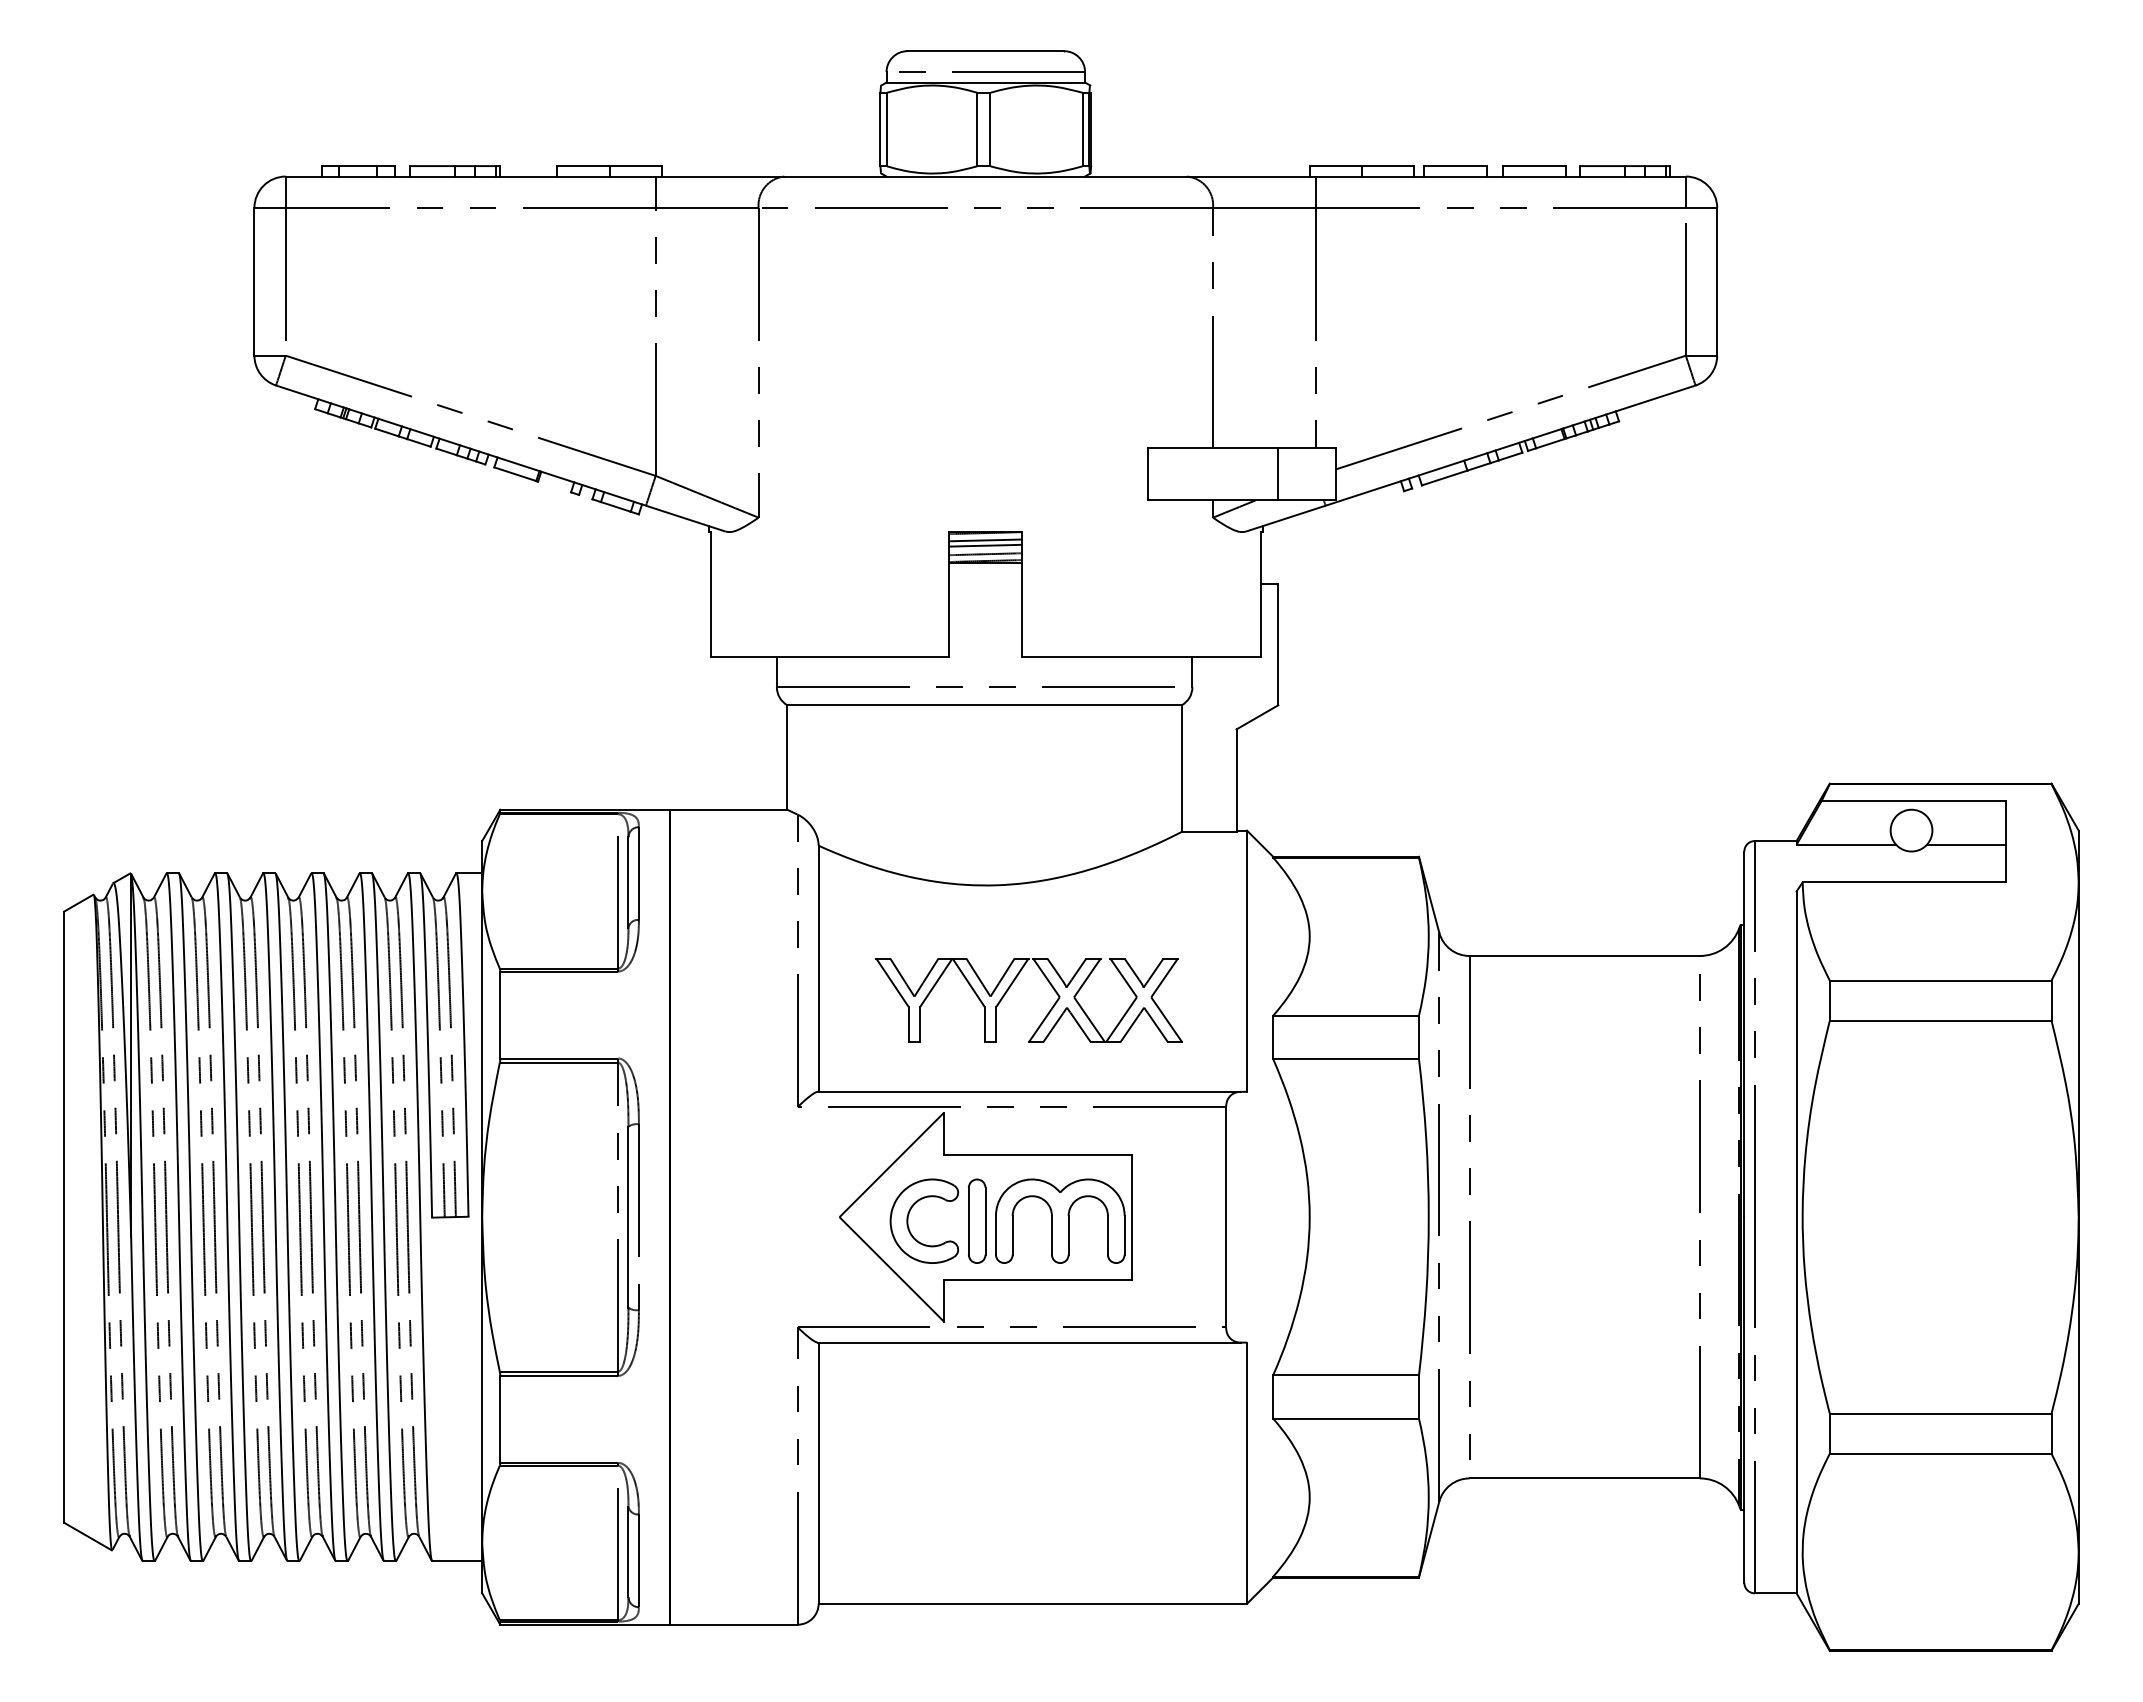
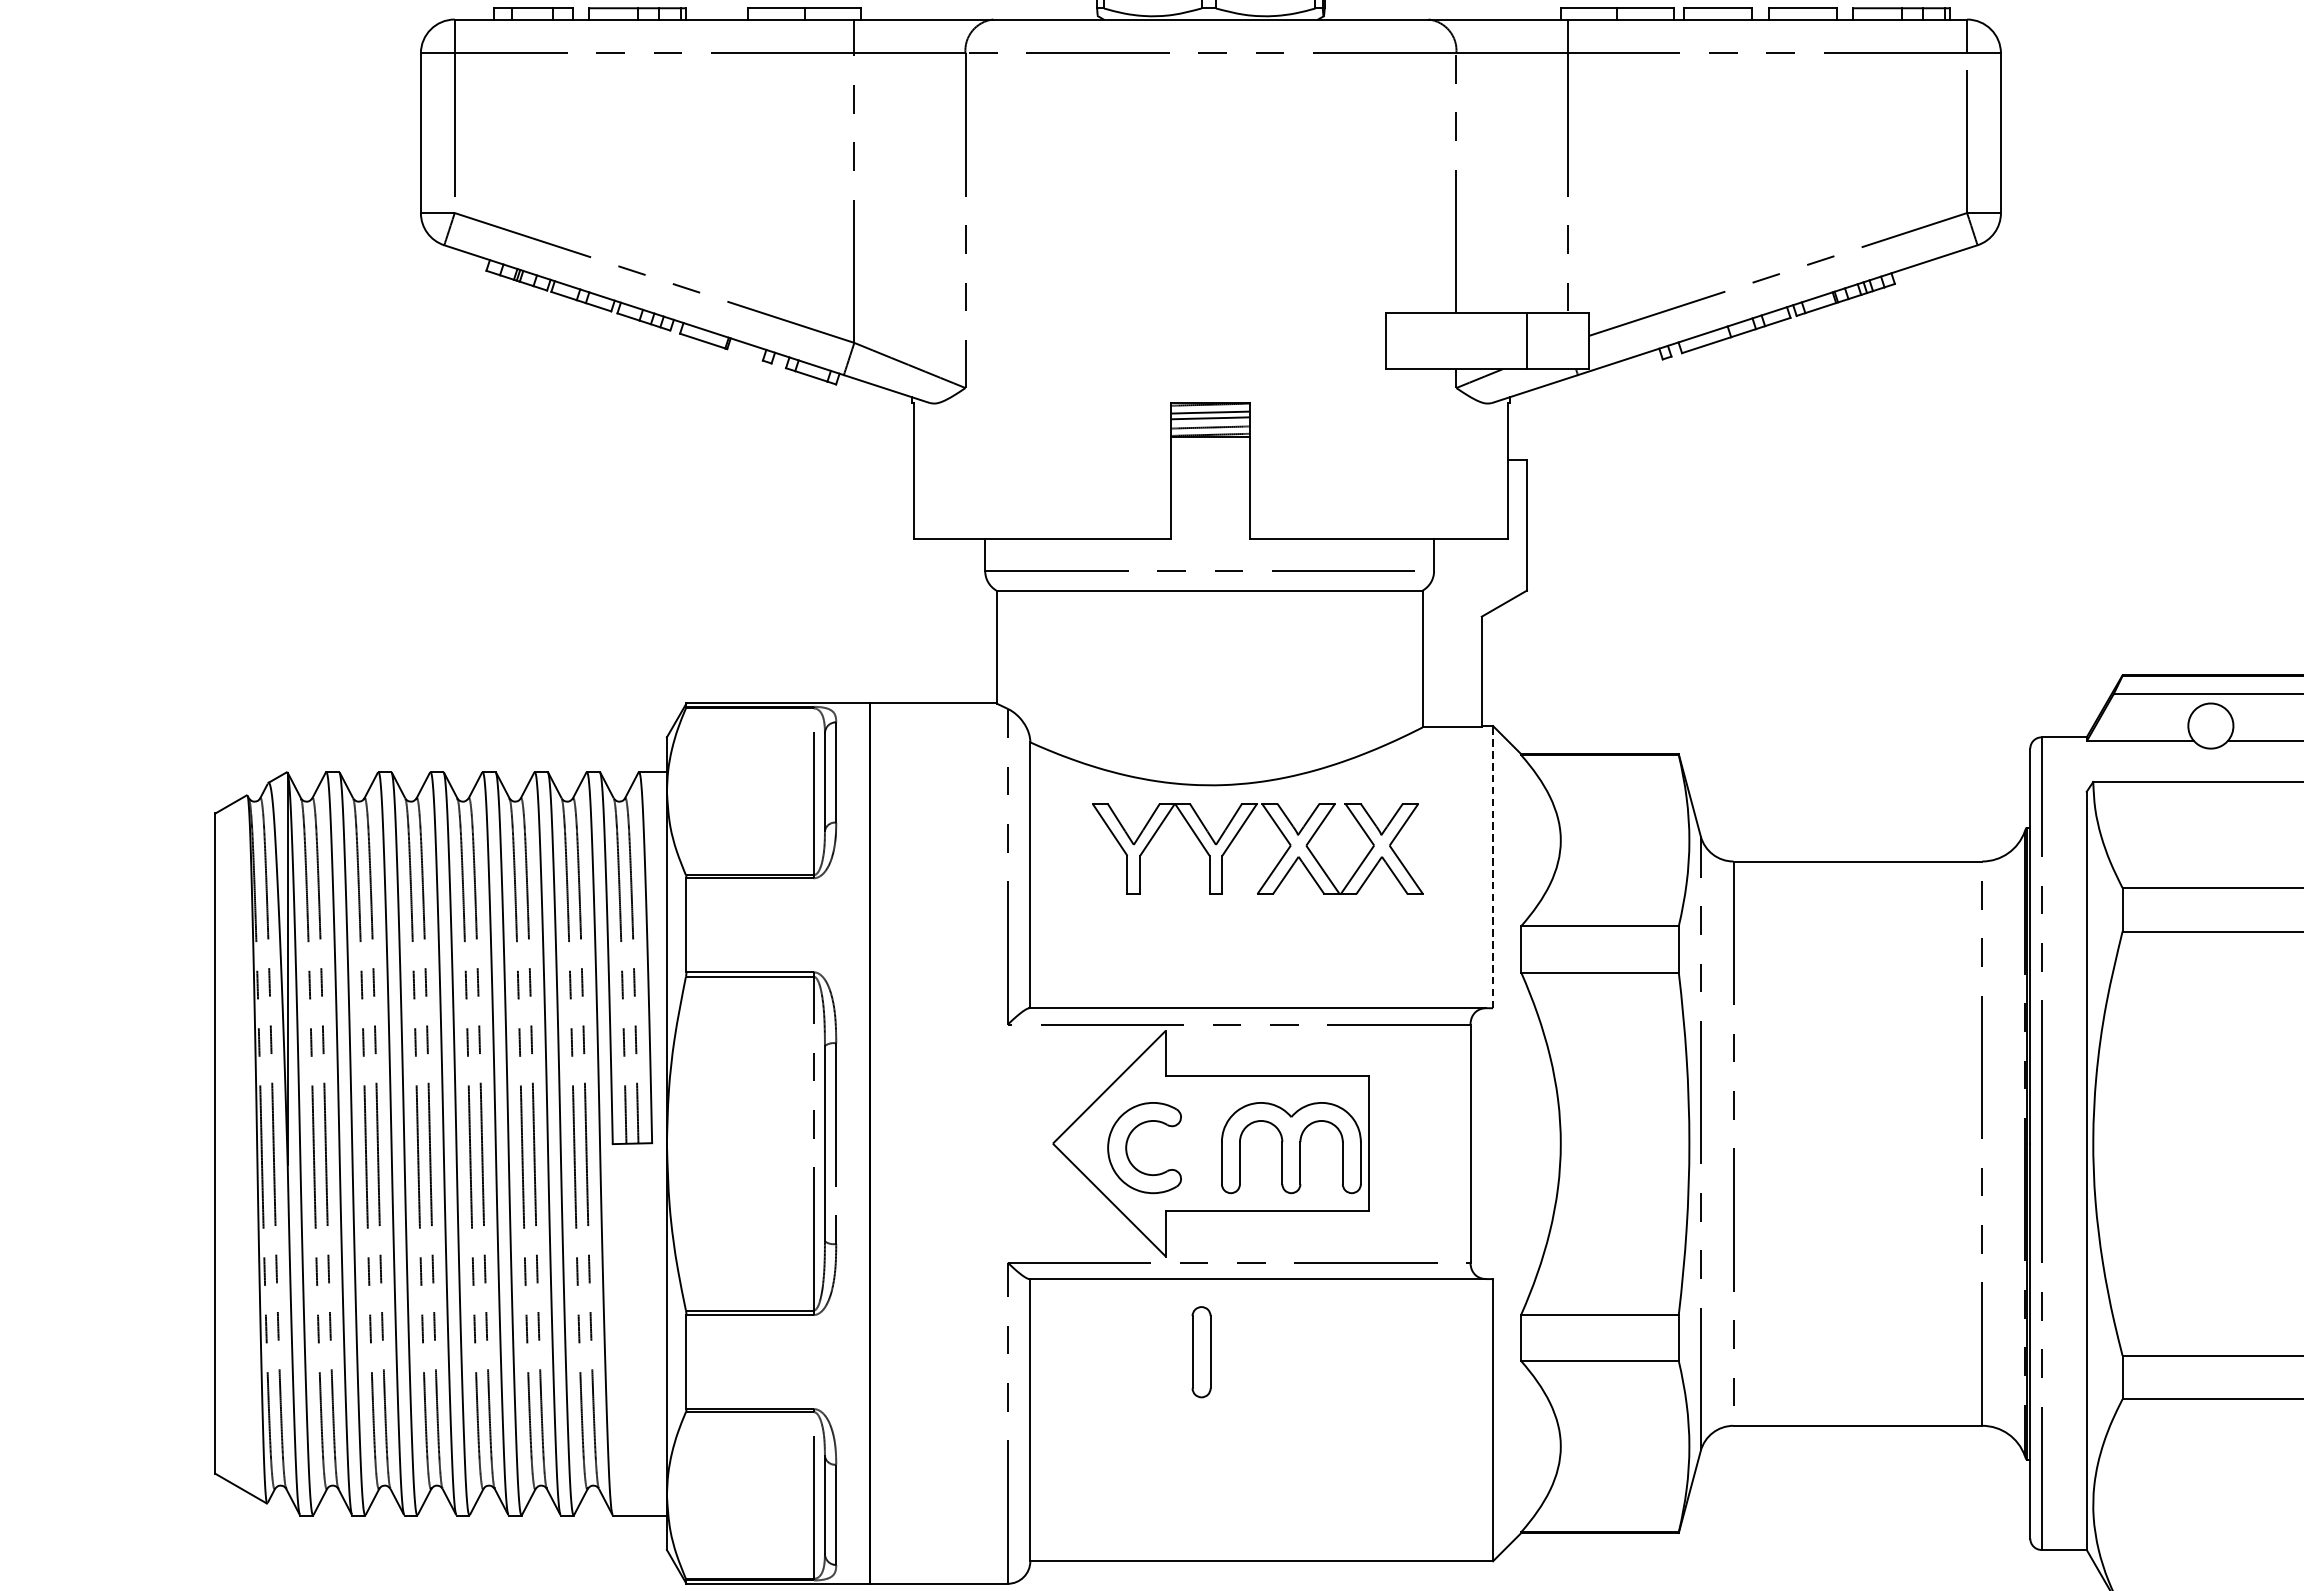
line: (1247, 961) -> (1493, 867), solid -> dashed
part: (1009, 989) -> (1236, 837), moved
part: (977, 1220) -> (1201, 1351), moved

